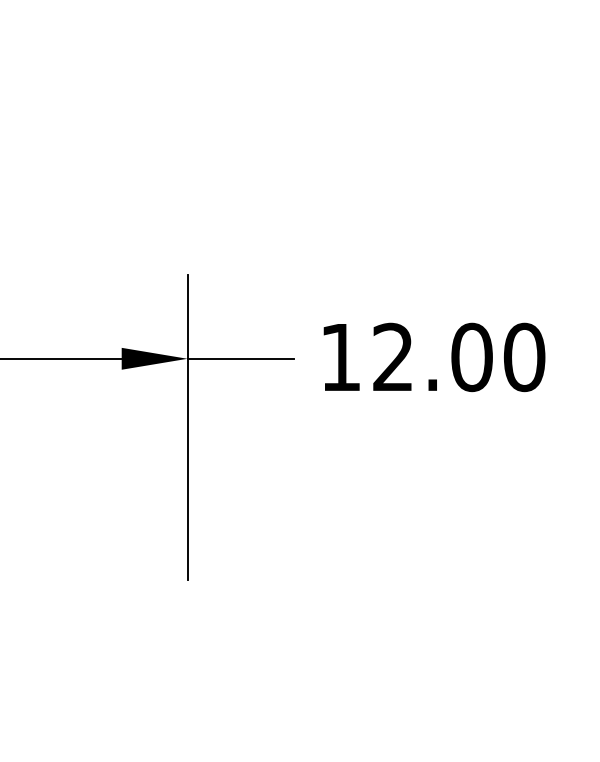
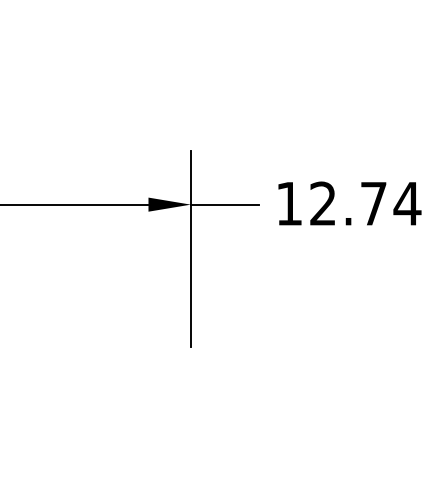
text: (497, 356) -> (390, 203), 12.00 -> 12.74

